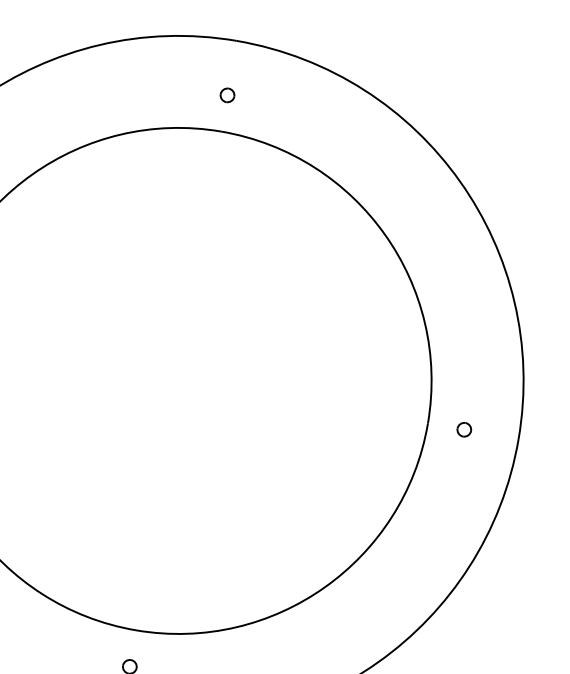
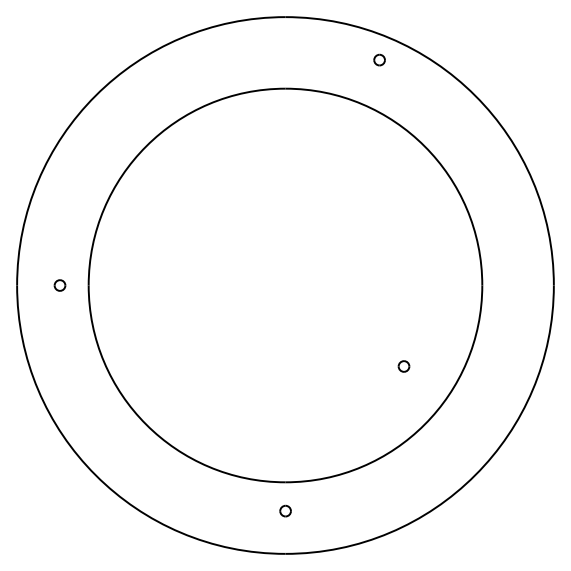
part: (227, 94) -> (379, 59), moved
part: (463, 429) -> (403, 366), moved

